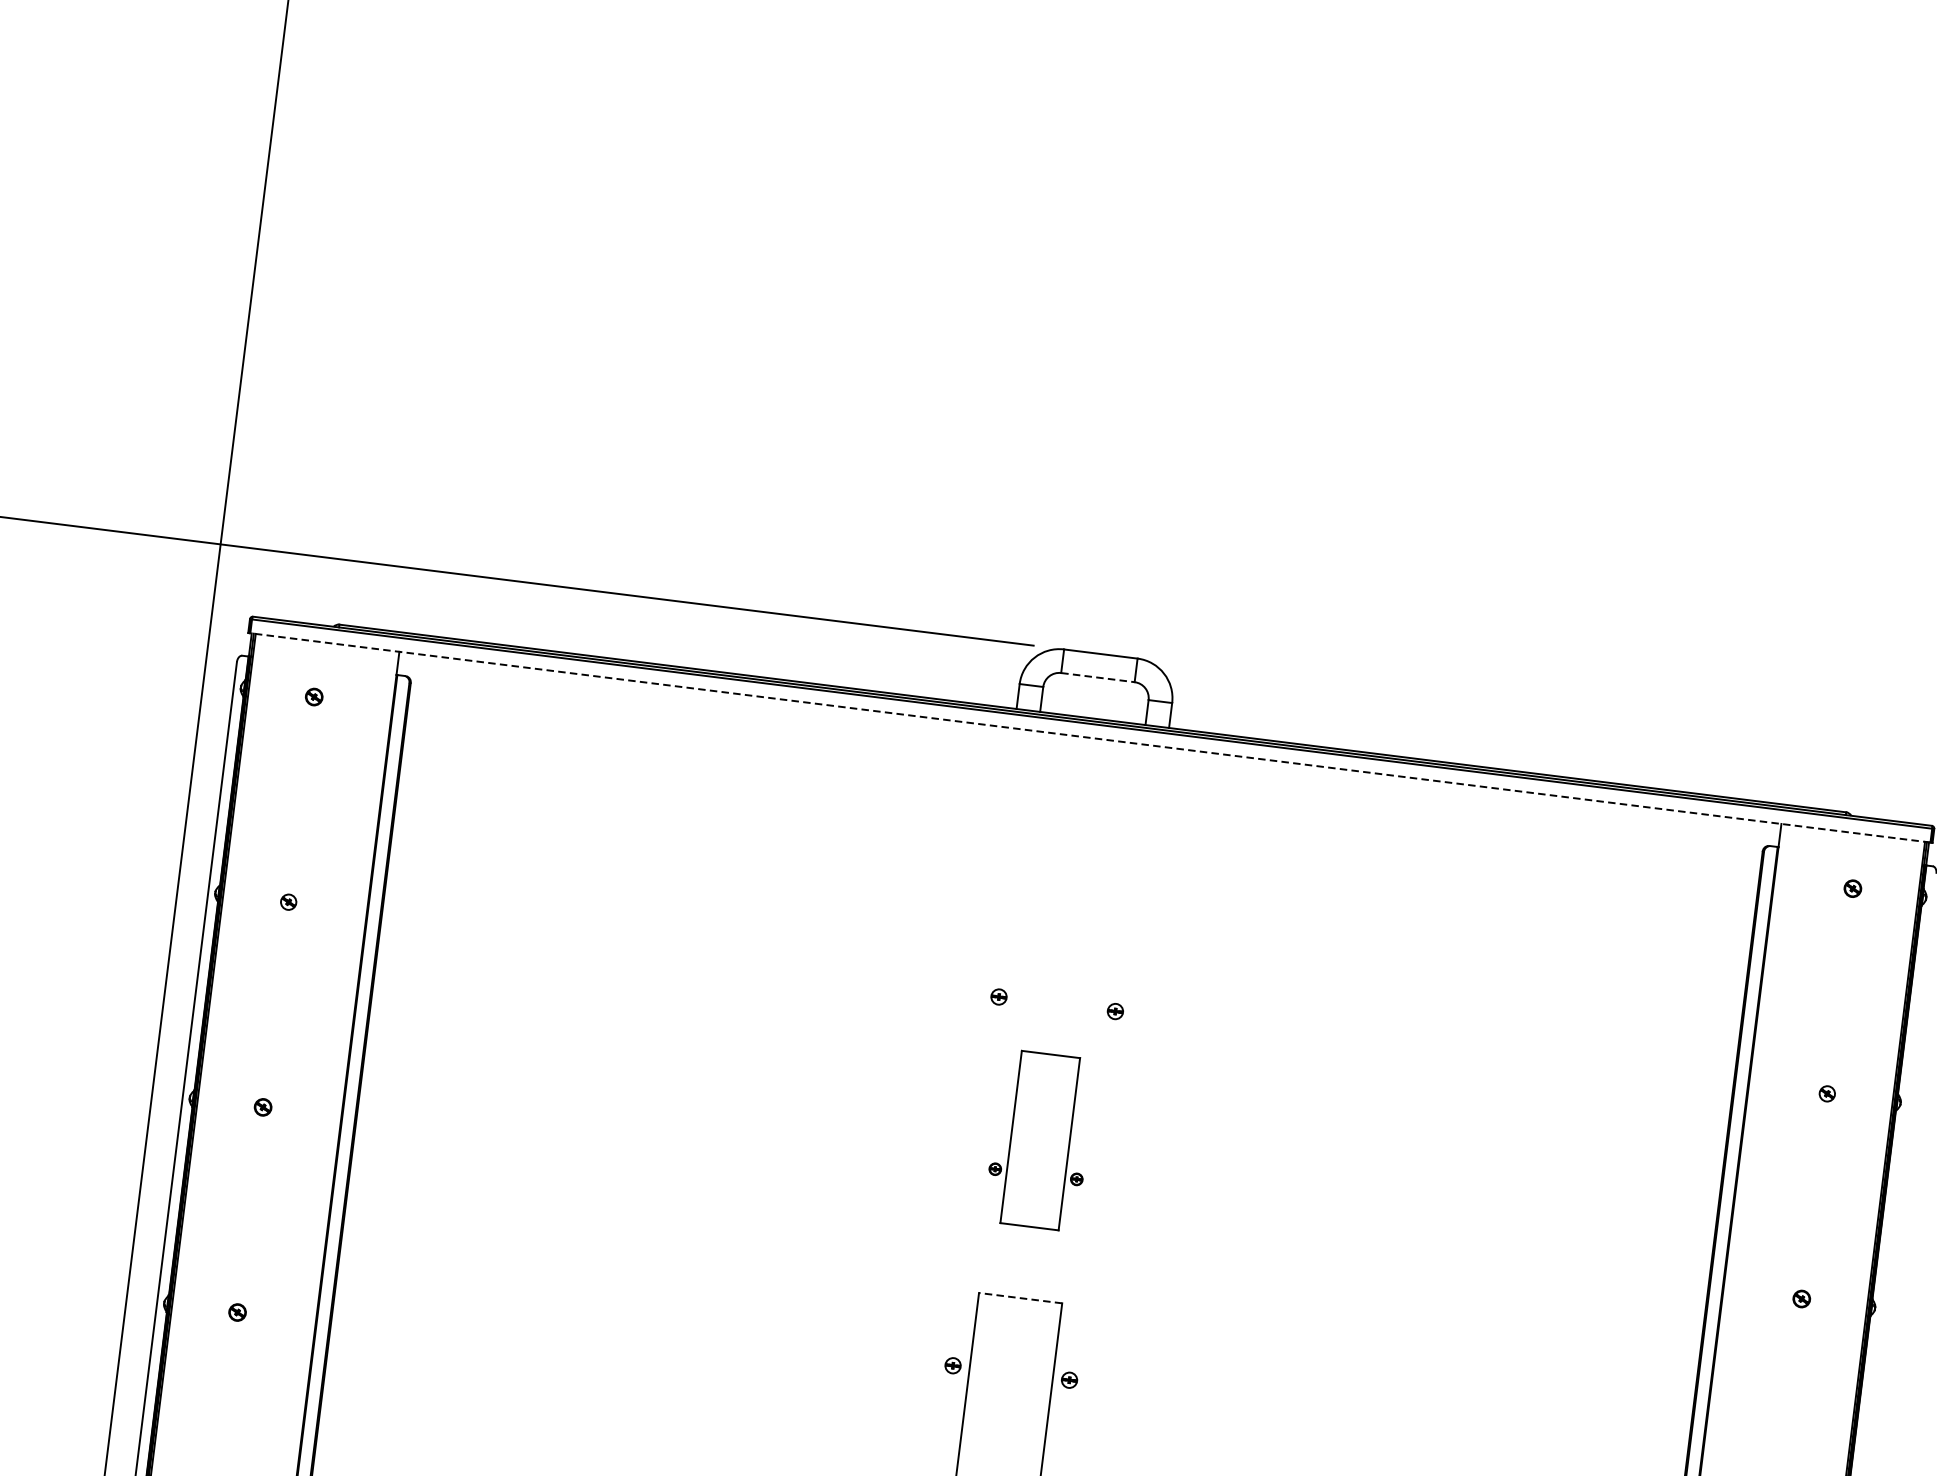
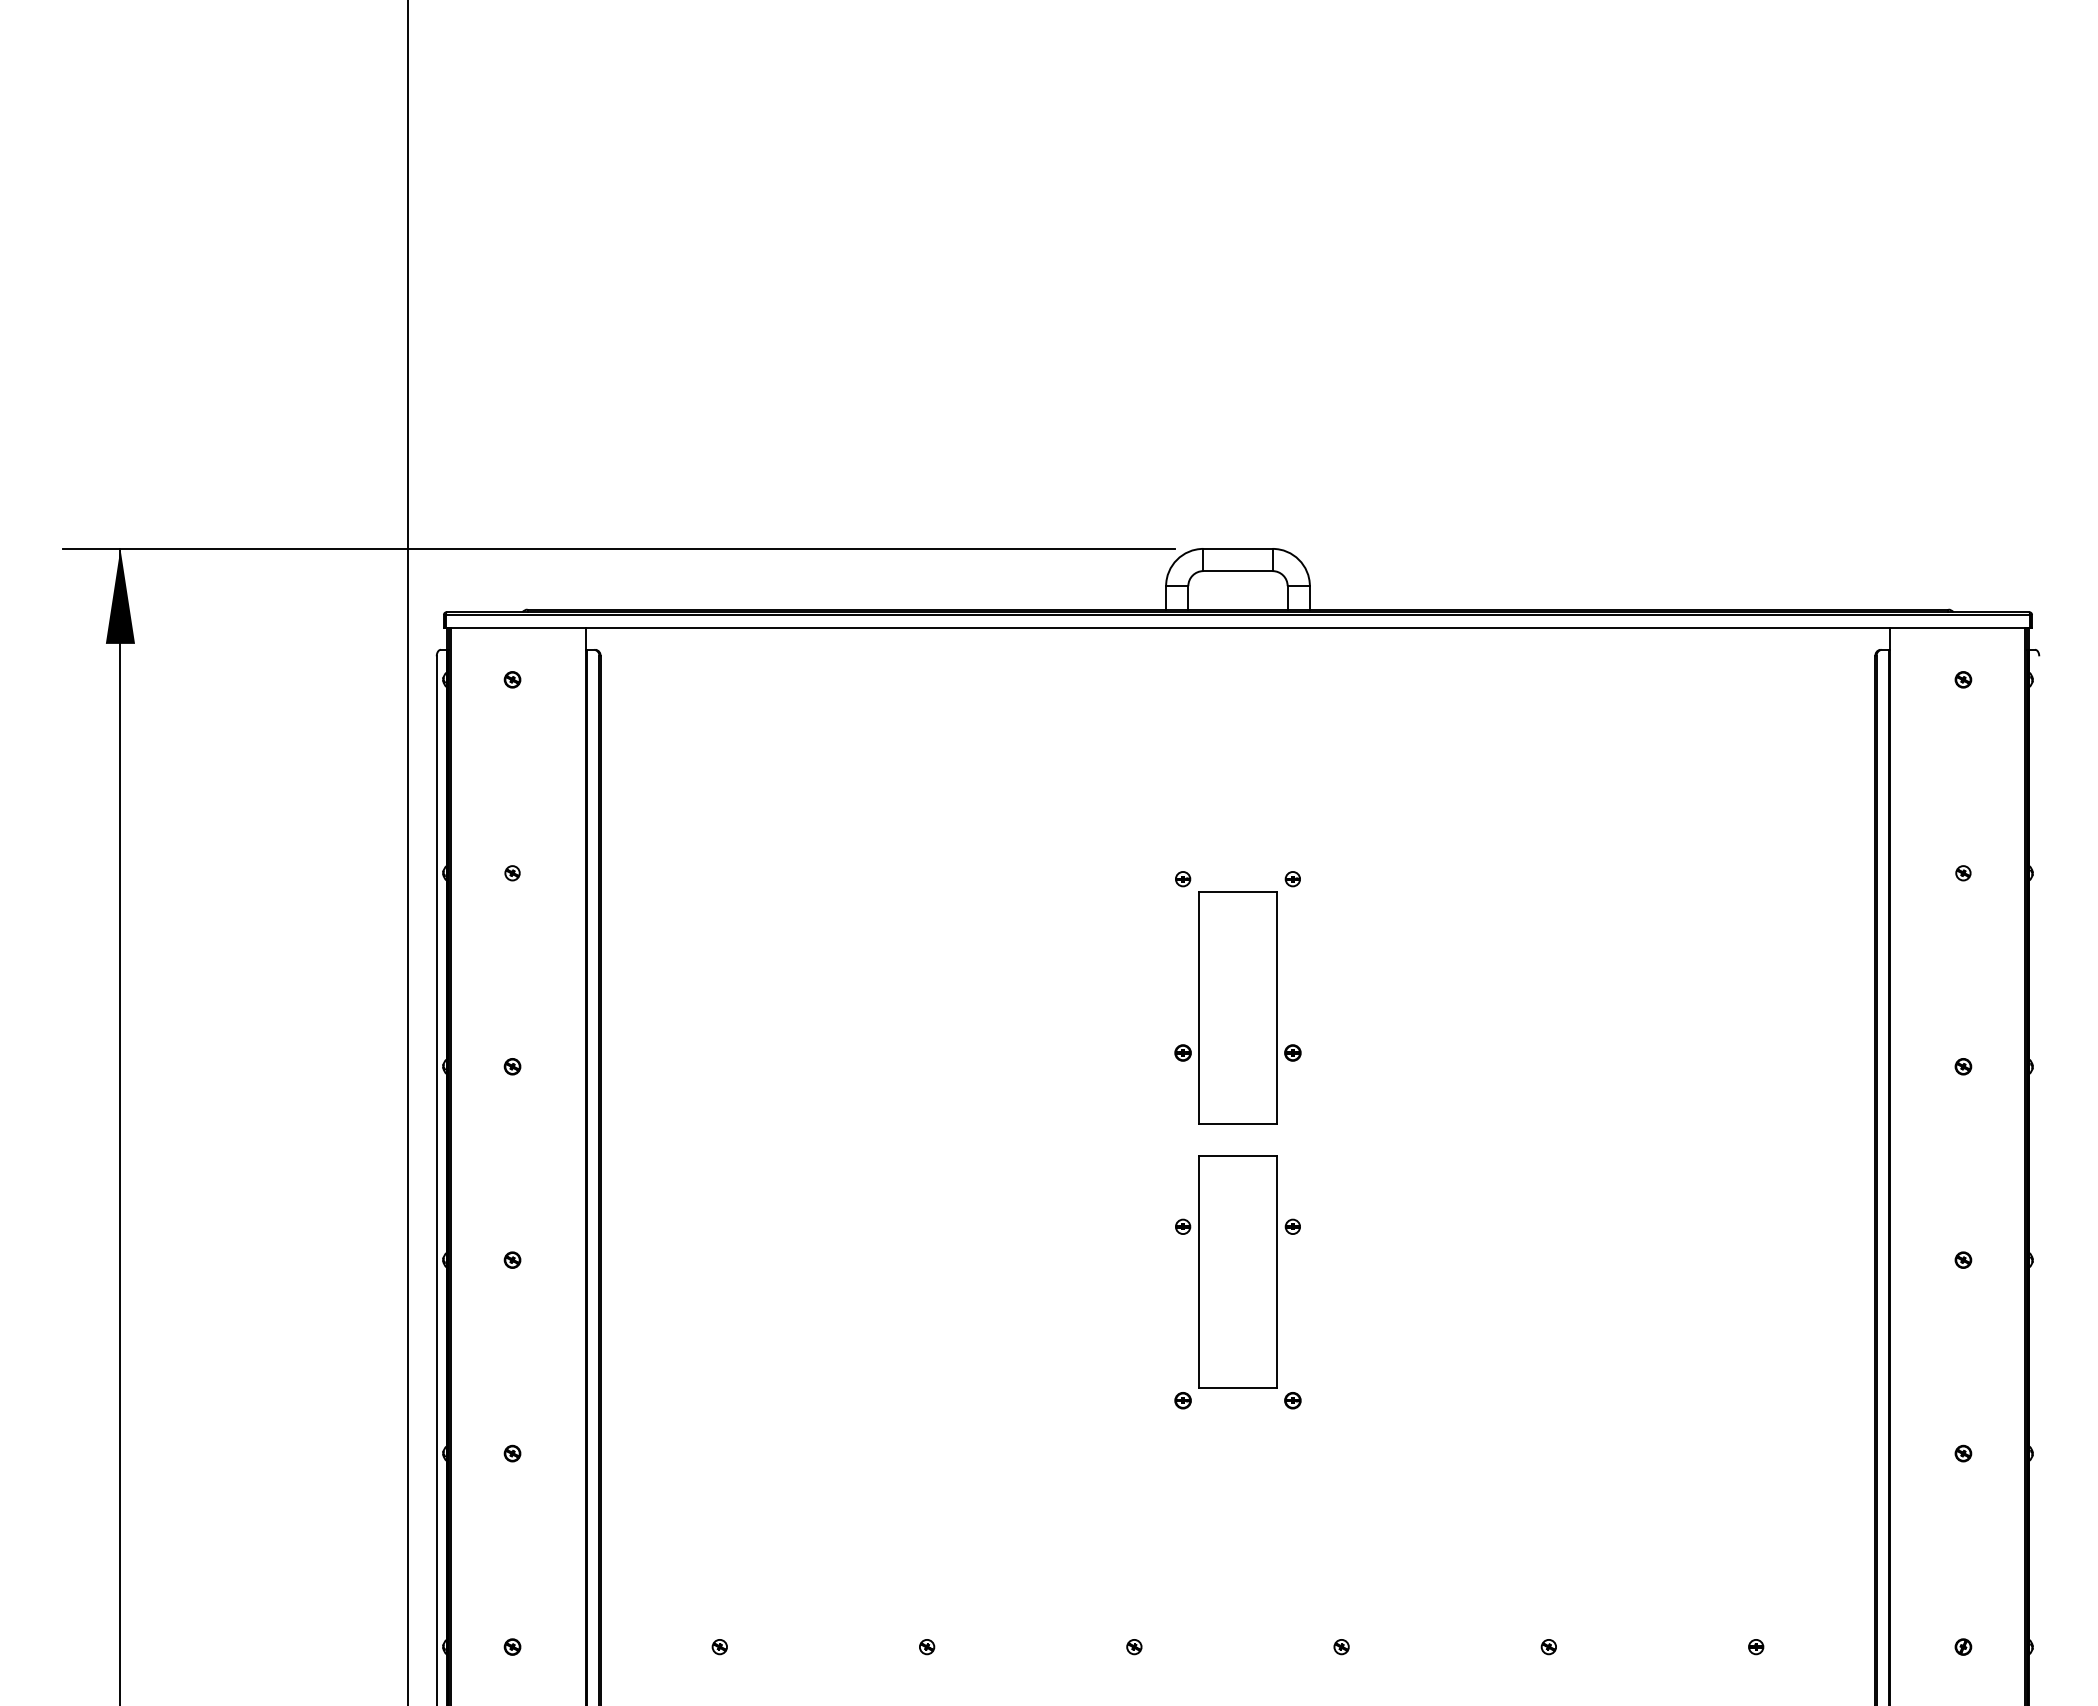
line: (1098, 678) -> (1238, 571), dashed -> solid
line: (1089, 737) -> (1237, 627), dashed -> solid
part: (1039, 1140) -> (1237, 1007), size x1.43
line: (1020, 1298) -> (1237, 1156), dashed -> solid

